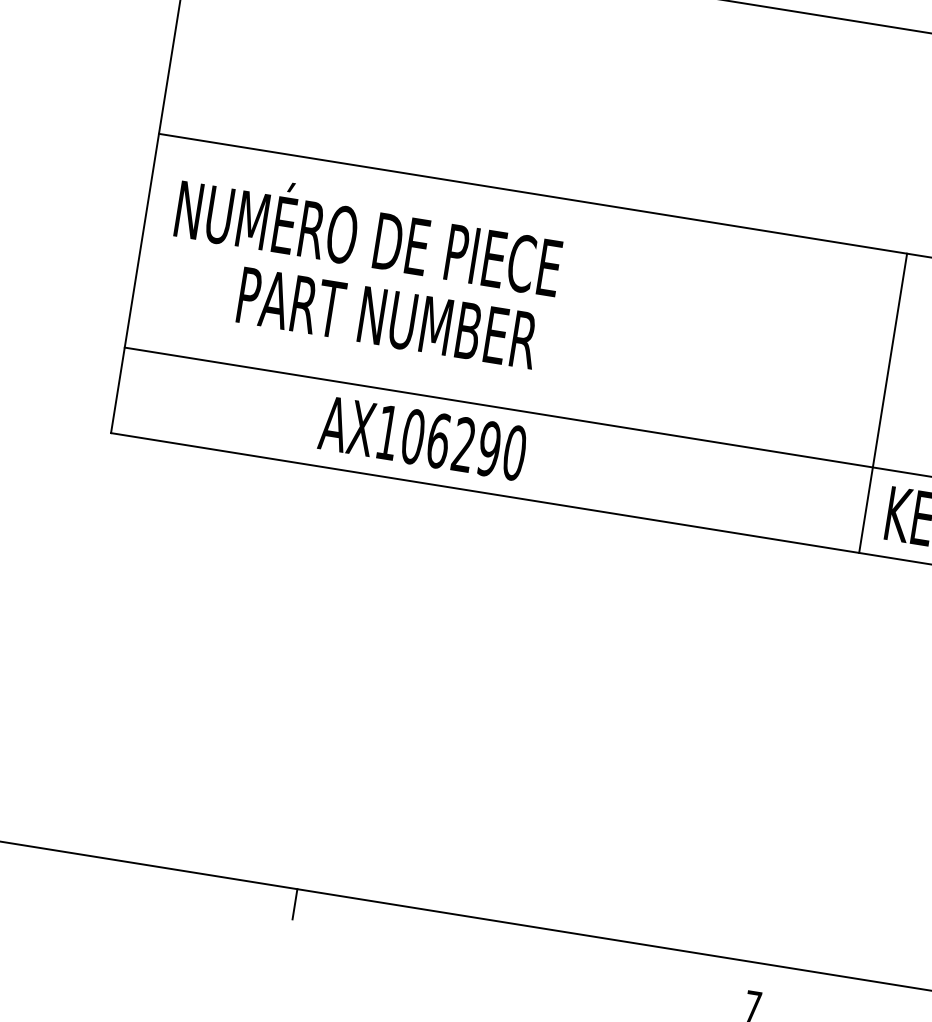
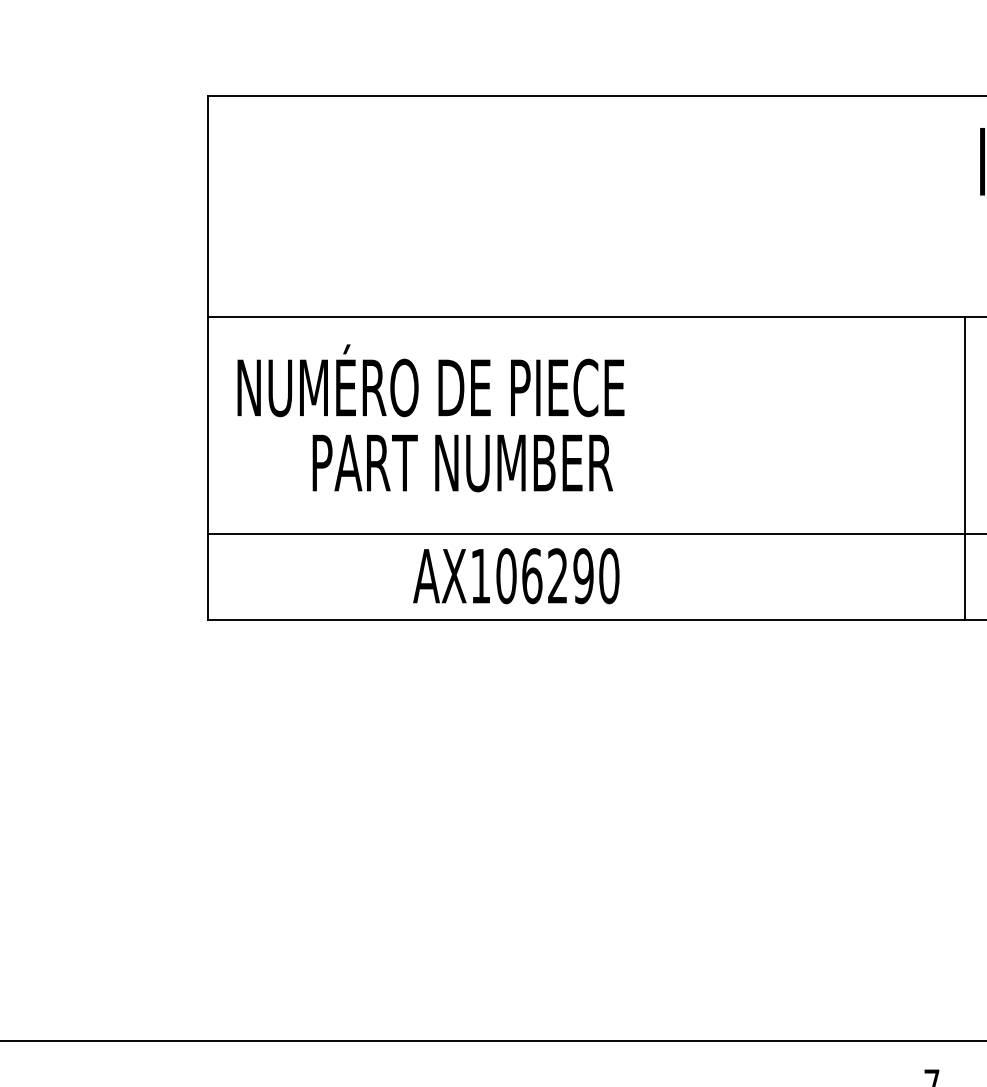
line: (294, 904) -> (463, 1056), removed

